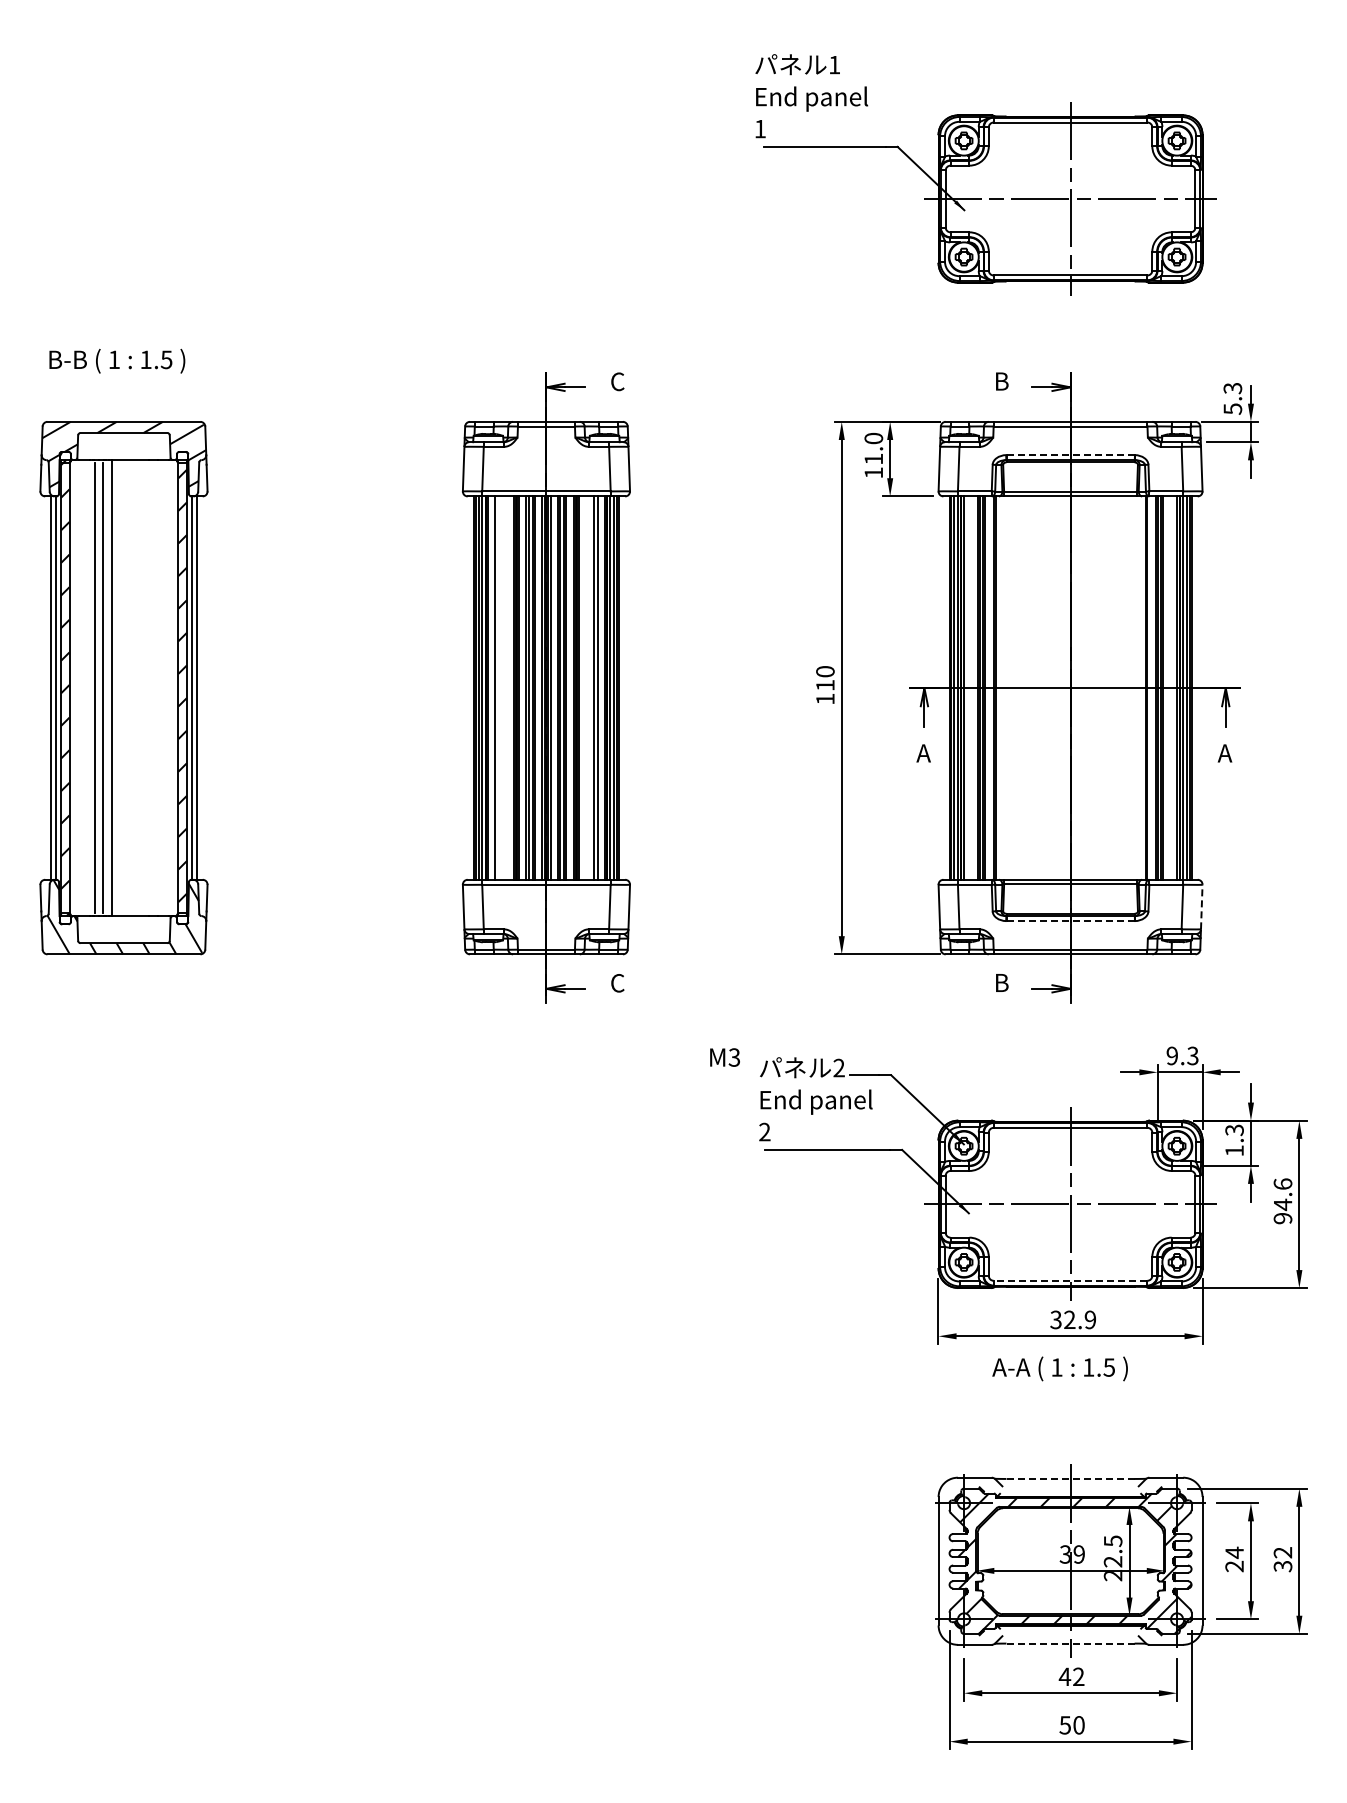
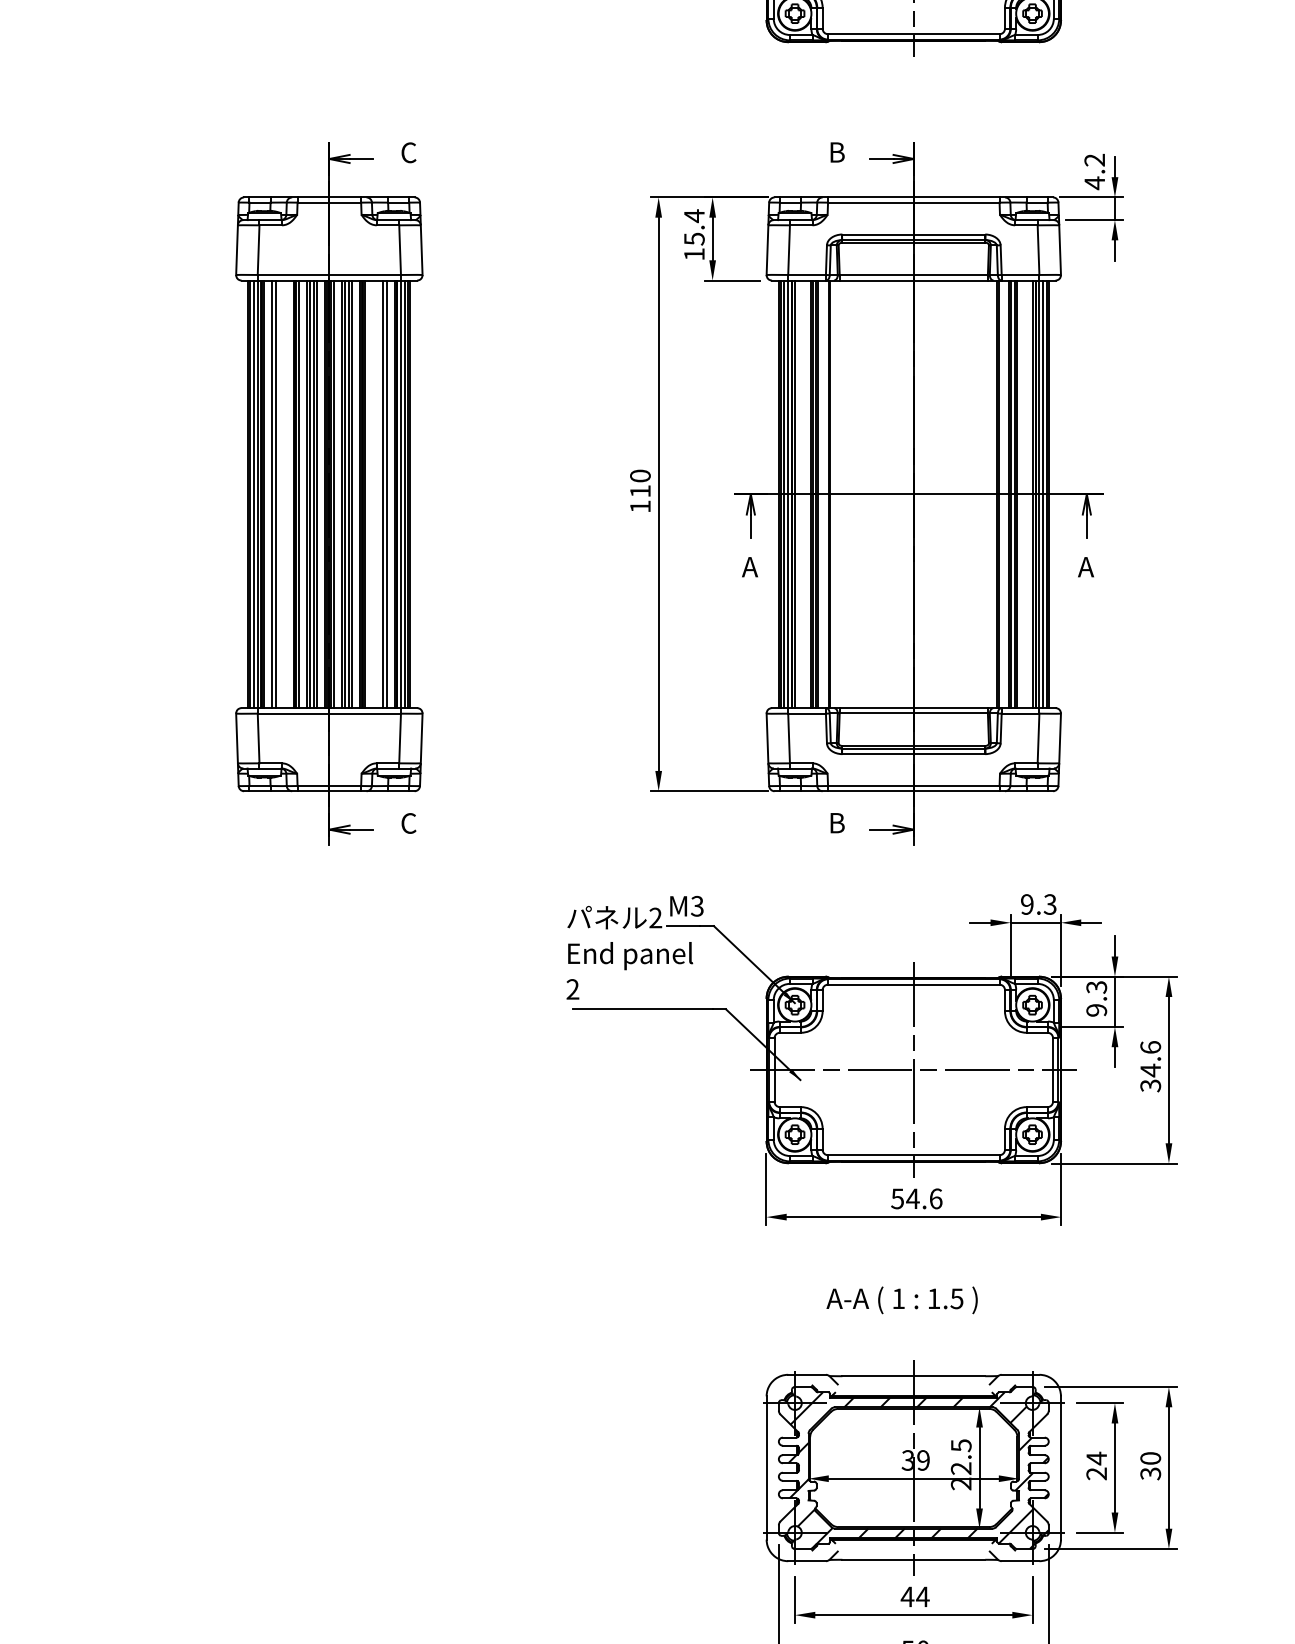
text: (1232, 398) -> (1094, 171), 5.3 -> 4.2
text: (873, 448) -> (694, 227), 11.0 -> 15.4
line: (1070, 455) -> (913, 234), dashed -> solid
line: (498, 687) -> (275, 493), added
line: (1201, 906) -> (1059, 737), dashed -> solid
line: (1071, 921) -> (914, 754), dashed -> solid
text: (724, 1057) -> (686, 906), moved
text: (1234, 1150) -> (1096, 1009), 1.3 -> 9.3
text: (1283, 1218) -> (1151, 1085), 94.6 -> 34.6
line: (1070, 1280) -> (913, 1154), dashed -> solid
text: (1073, 1319) -> (917, 1198), 32.9 -> 54.6
text: (1059, 1368) -> (901, 1299), moved
line: (1071, 1478) -> (914, 1375), dashed -> solid
text: (1282, 1552) -> (1150, 1458), 32 -> 30
line: (1070, 1643) -> (913, 1559), dashed -> solid
text: (1078, 1676) -> (922, 1596), 42 -> 44

